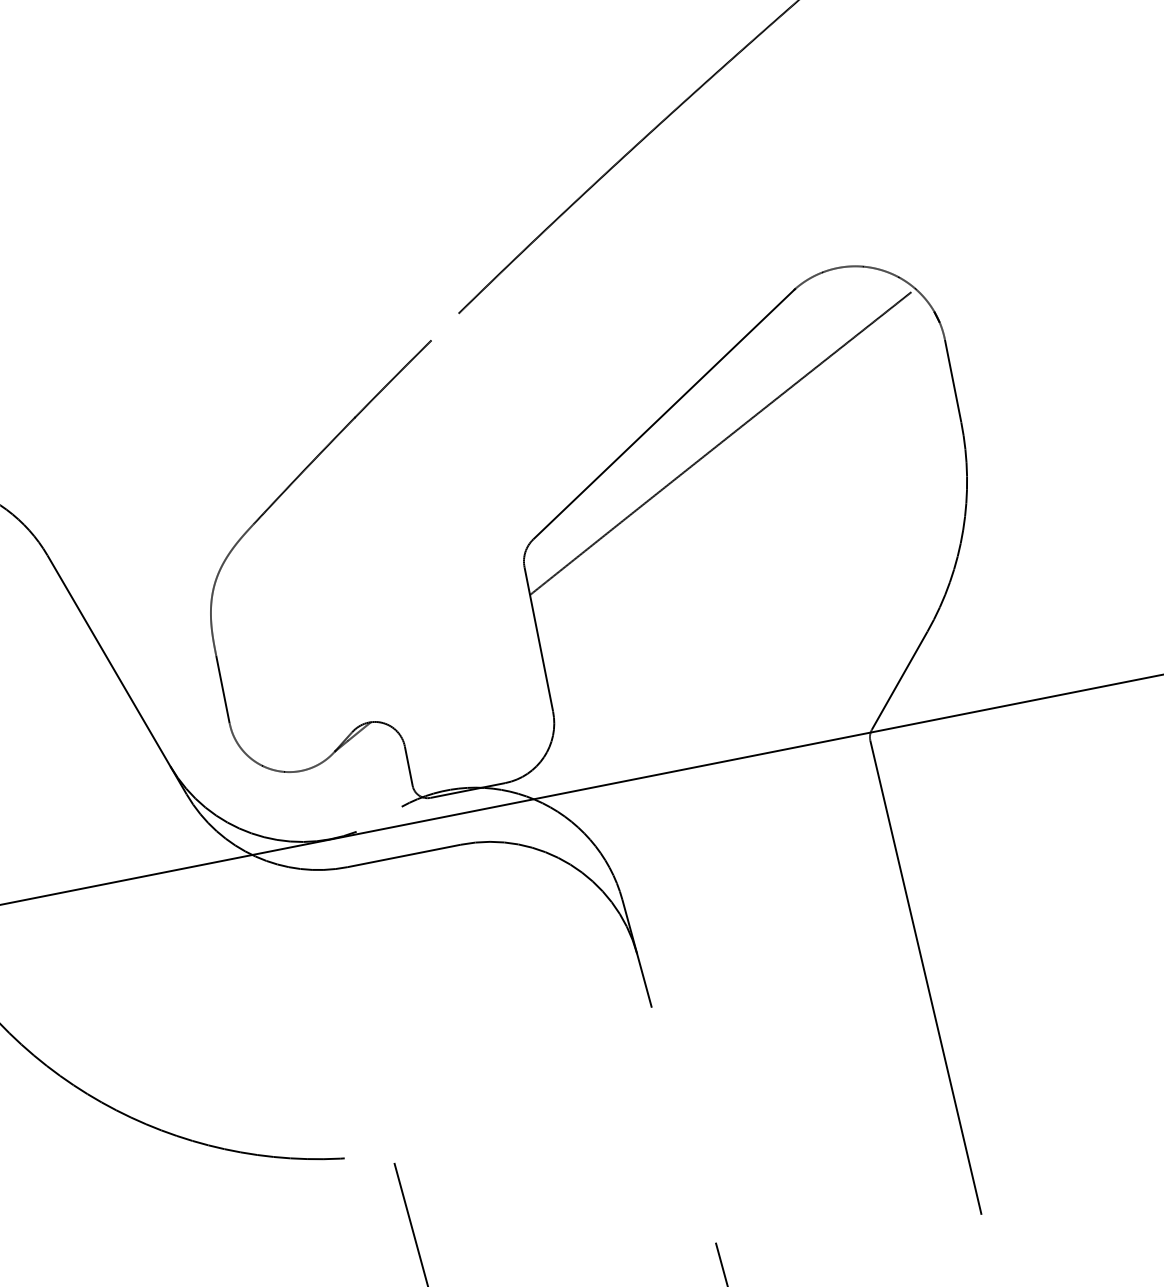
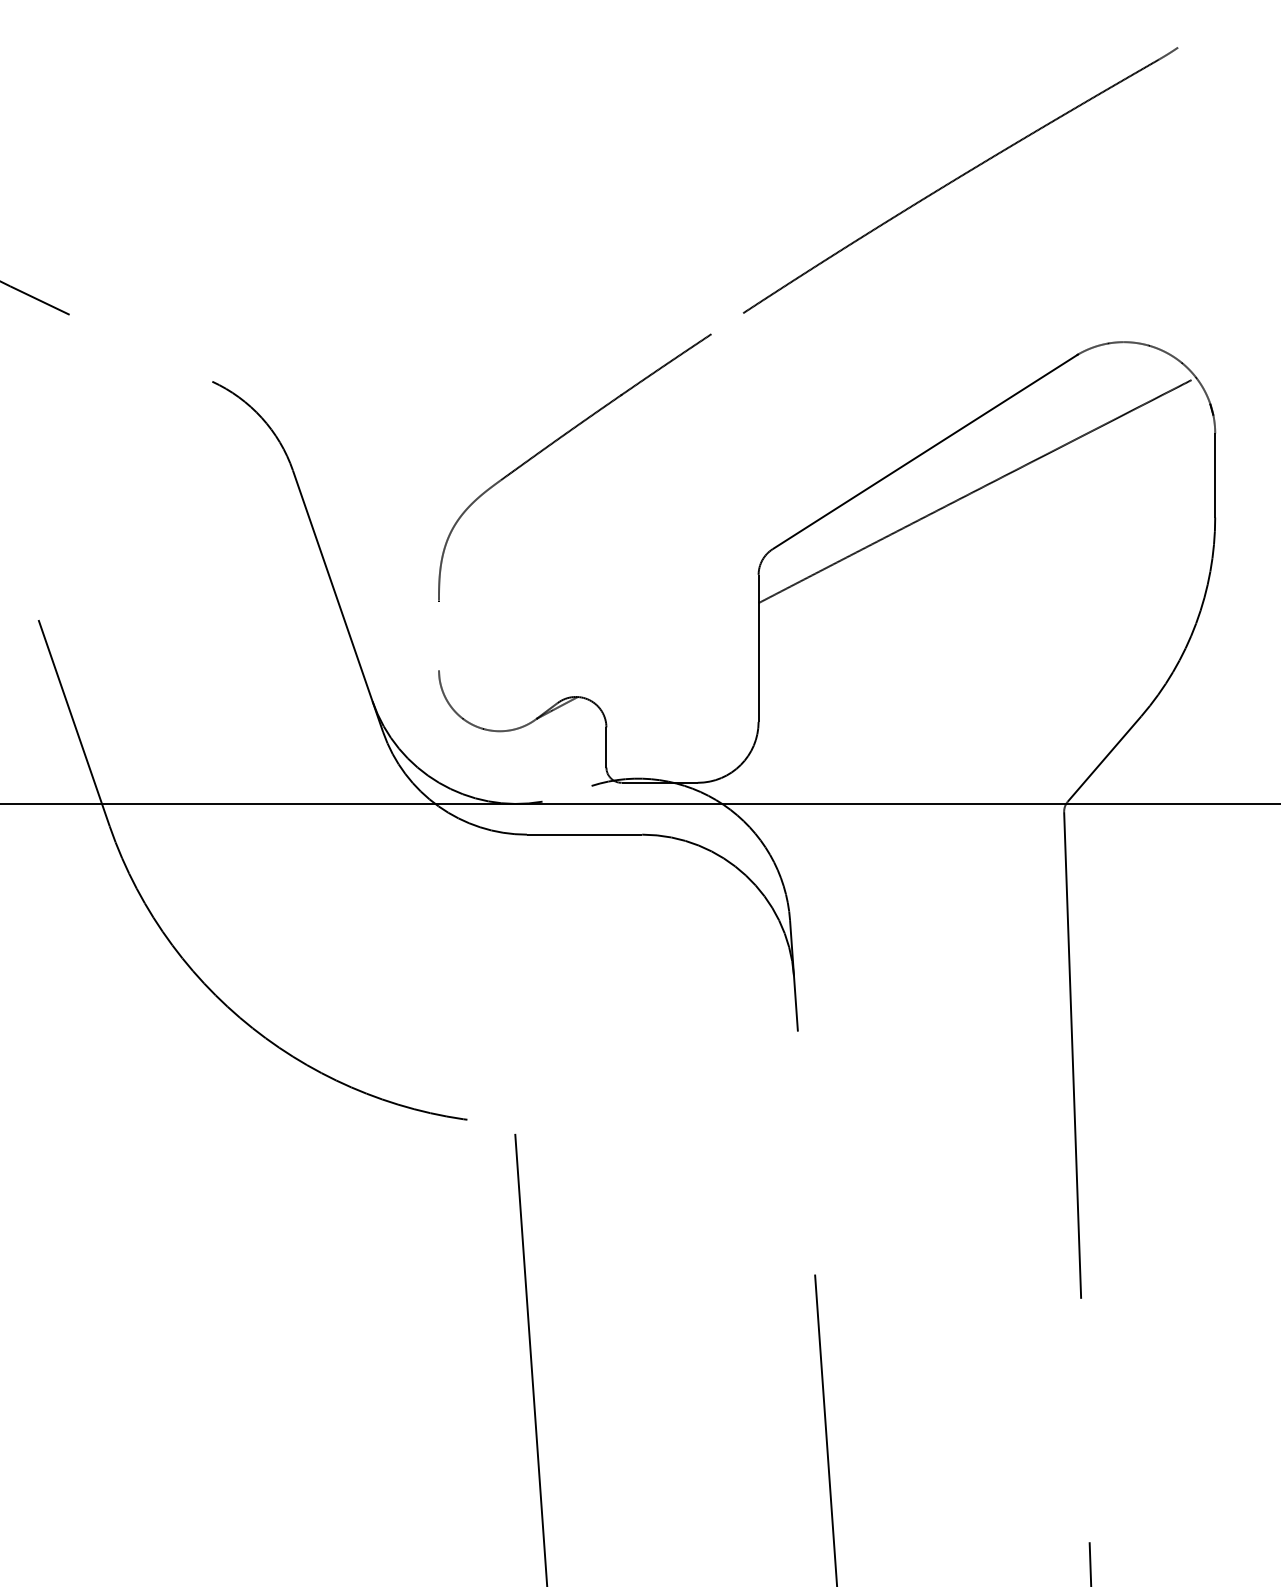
line: (223, 689) -> (439, 636), removed

